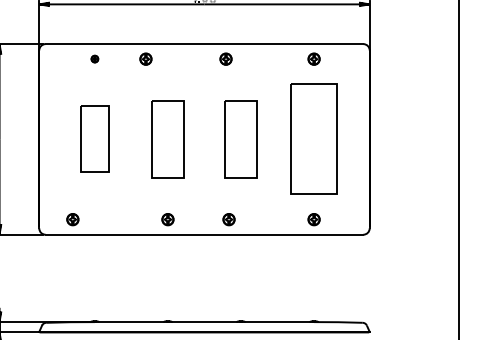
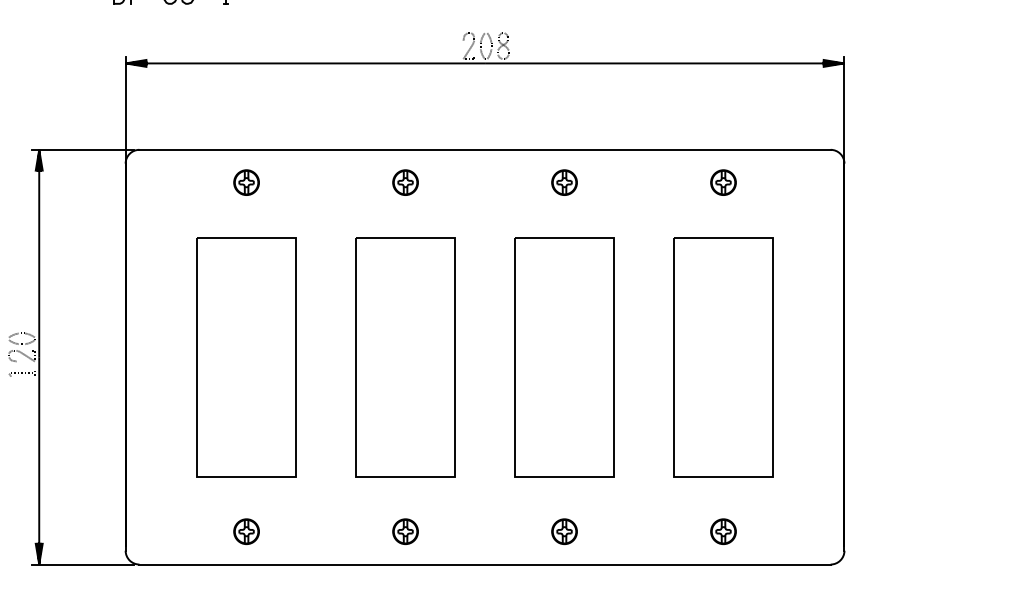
part: (94, 58) -> (245, 181), size x1.67
part: (145, 58) -> (404, 181), moved
part: (225, 58) -> (563, 181), moved
part: (94, 138) -> (245, 355), size x1.67
part: (167, 138) -> (404, 355), size x1.43
part: (240, 138) -> (563, 355), size x1.43
part: (72, 219) -> (245, 531), moved
part: (228, 219) -> (563, 531), moved

